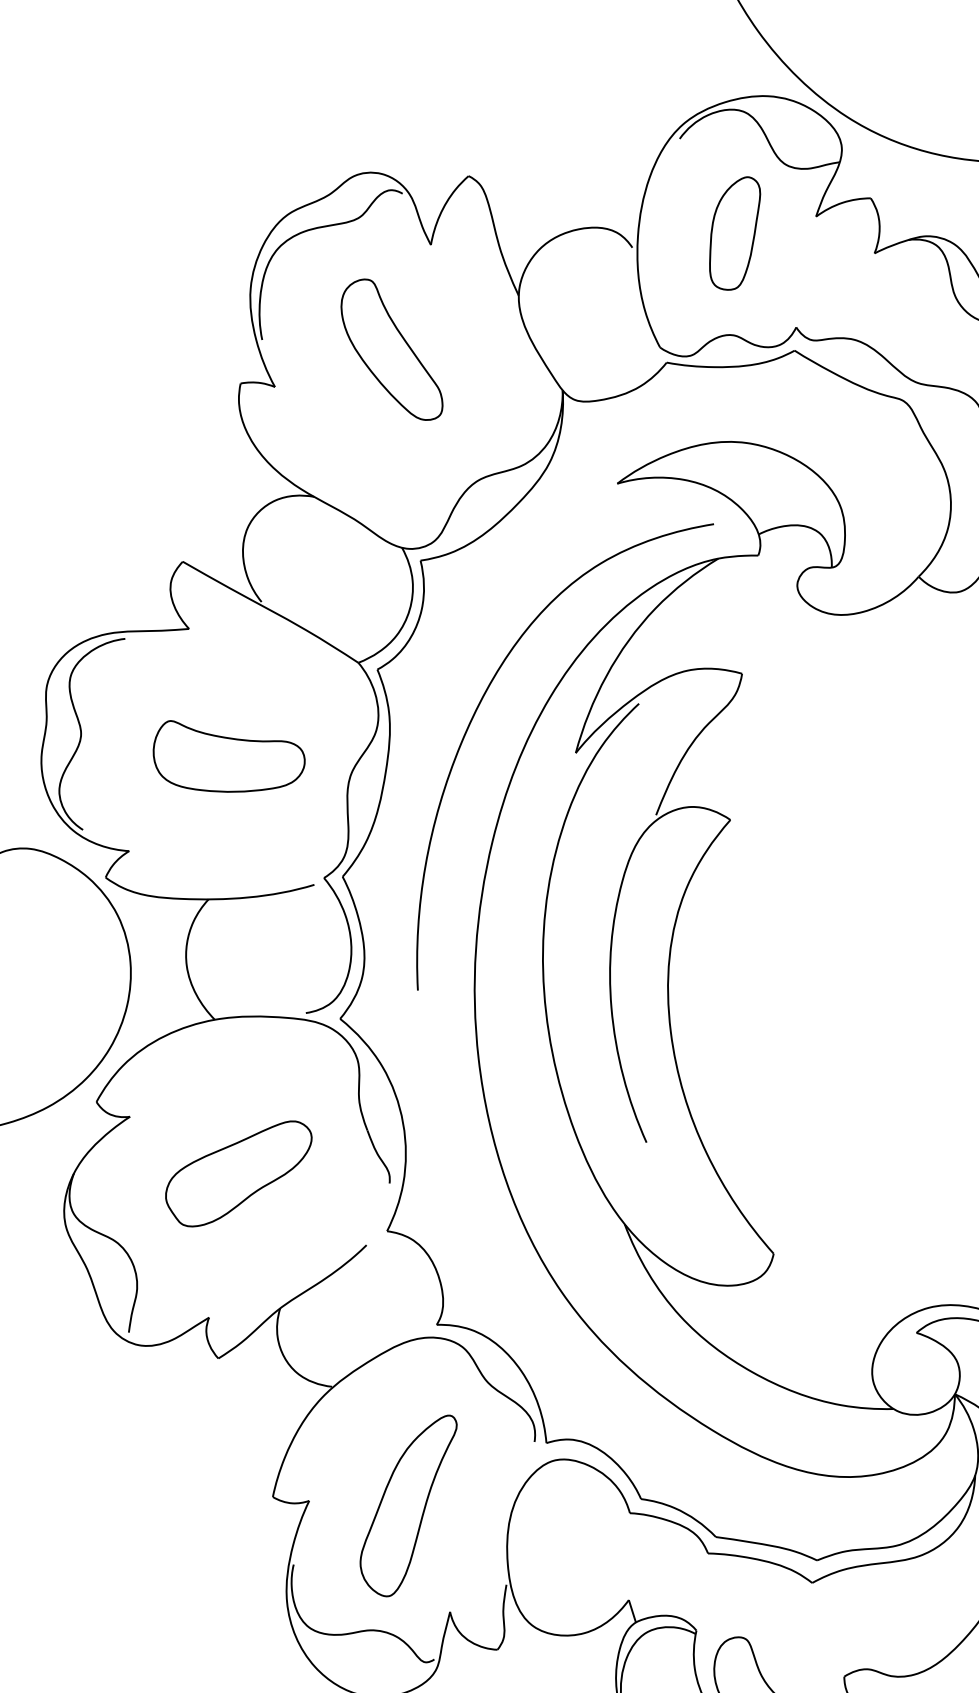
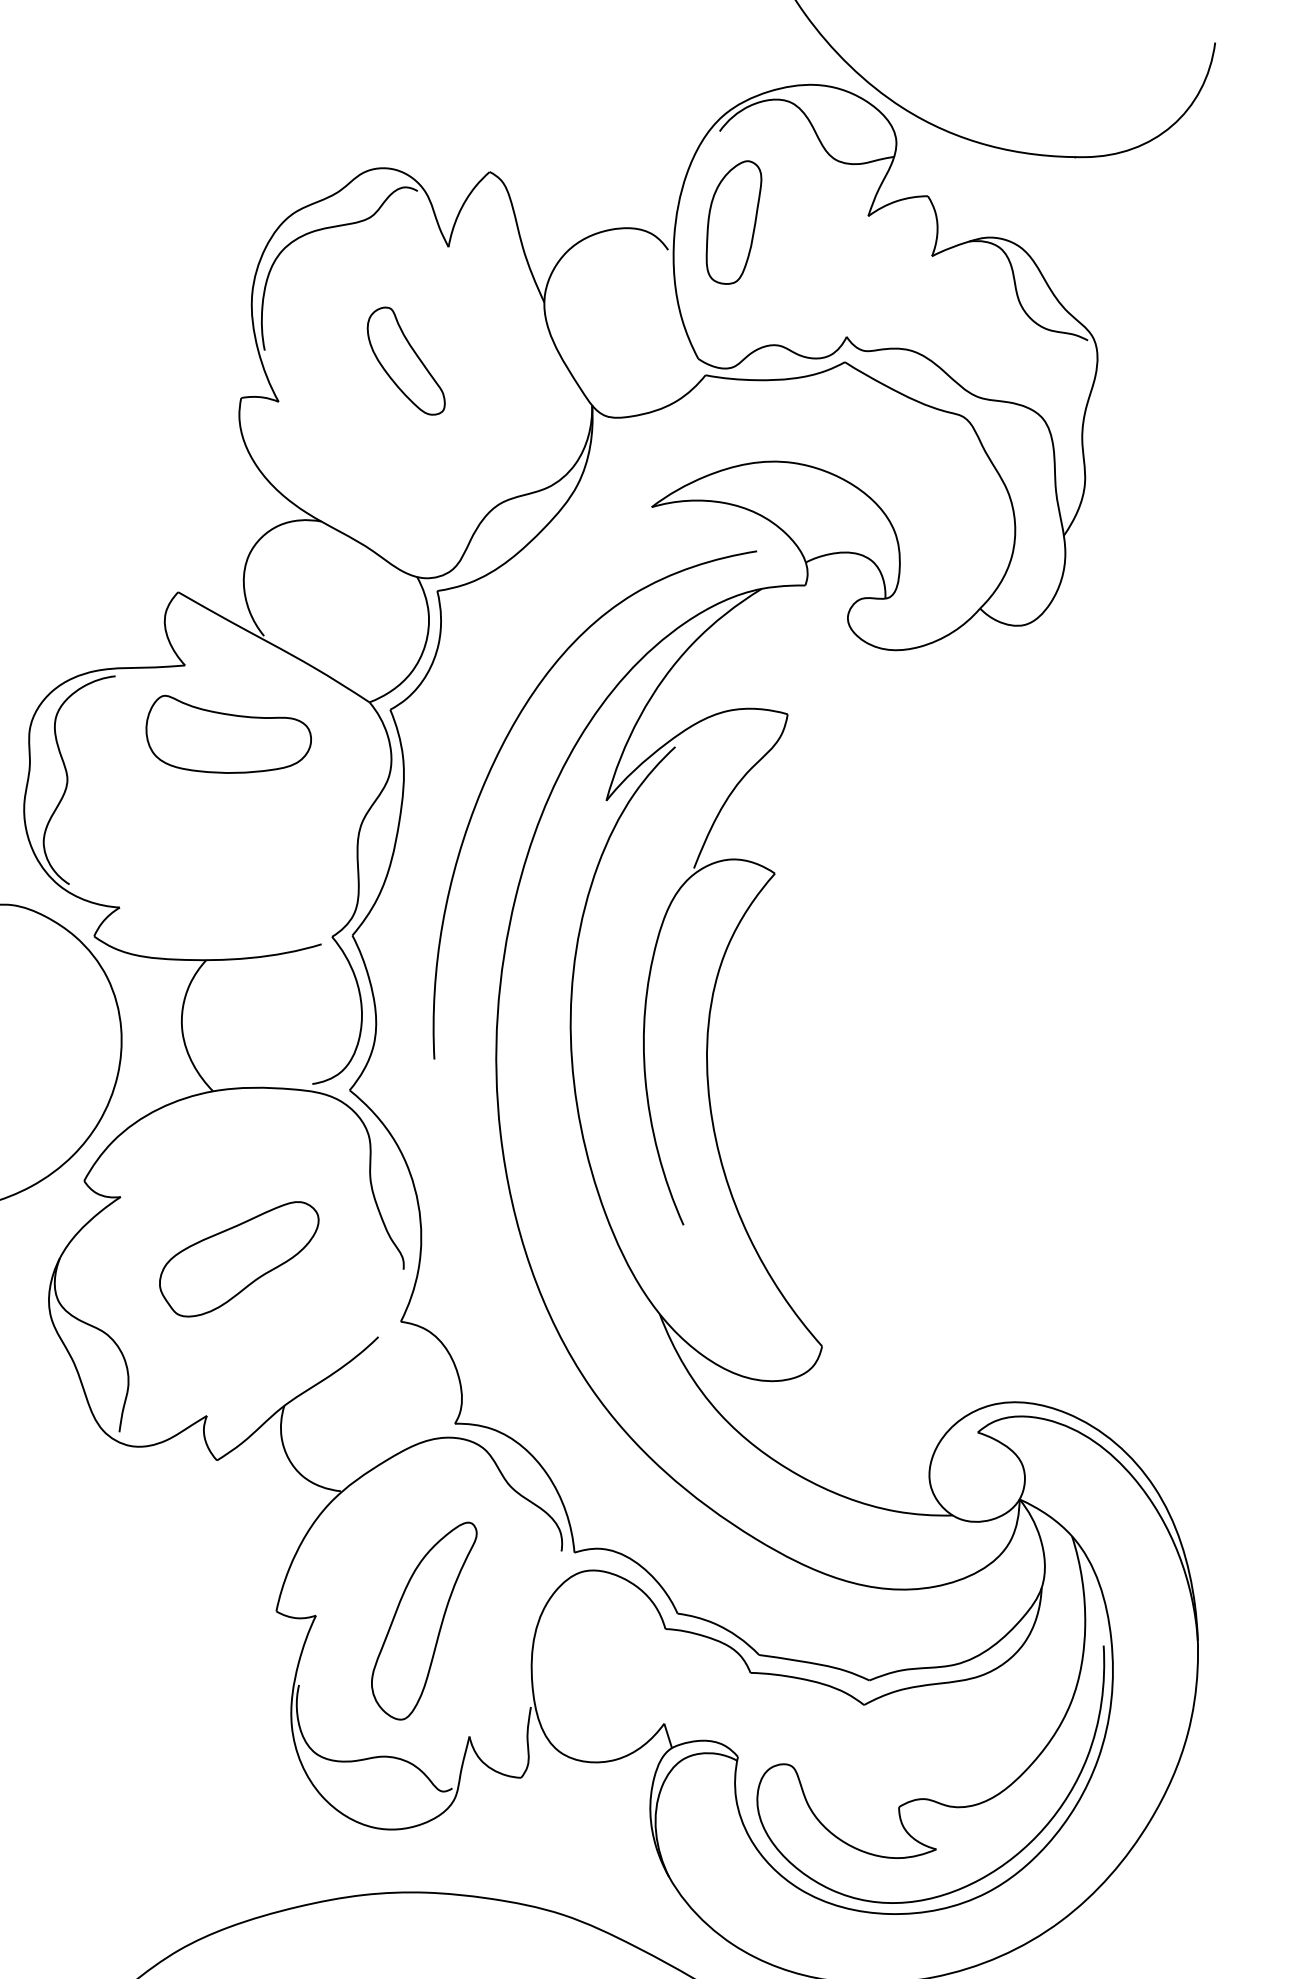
part: (734, 233) -> (733, 222), moved
part: (392, 349) -> (406, 360), size x0.7
part: (228, 755) -> (228, 733), moved

